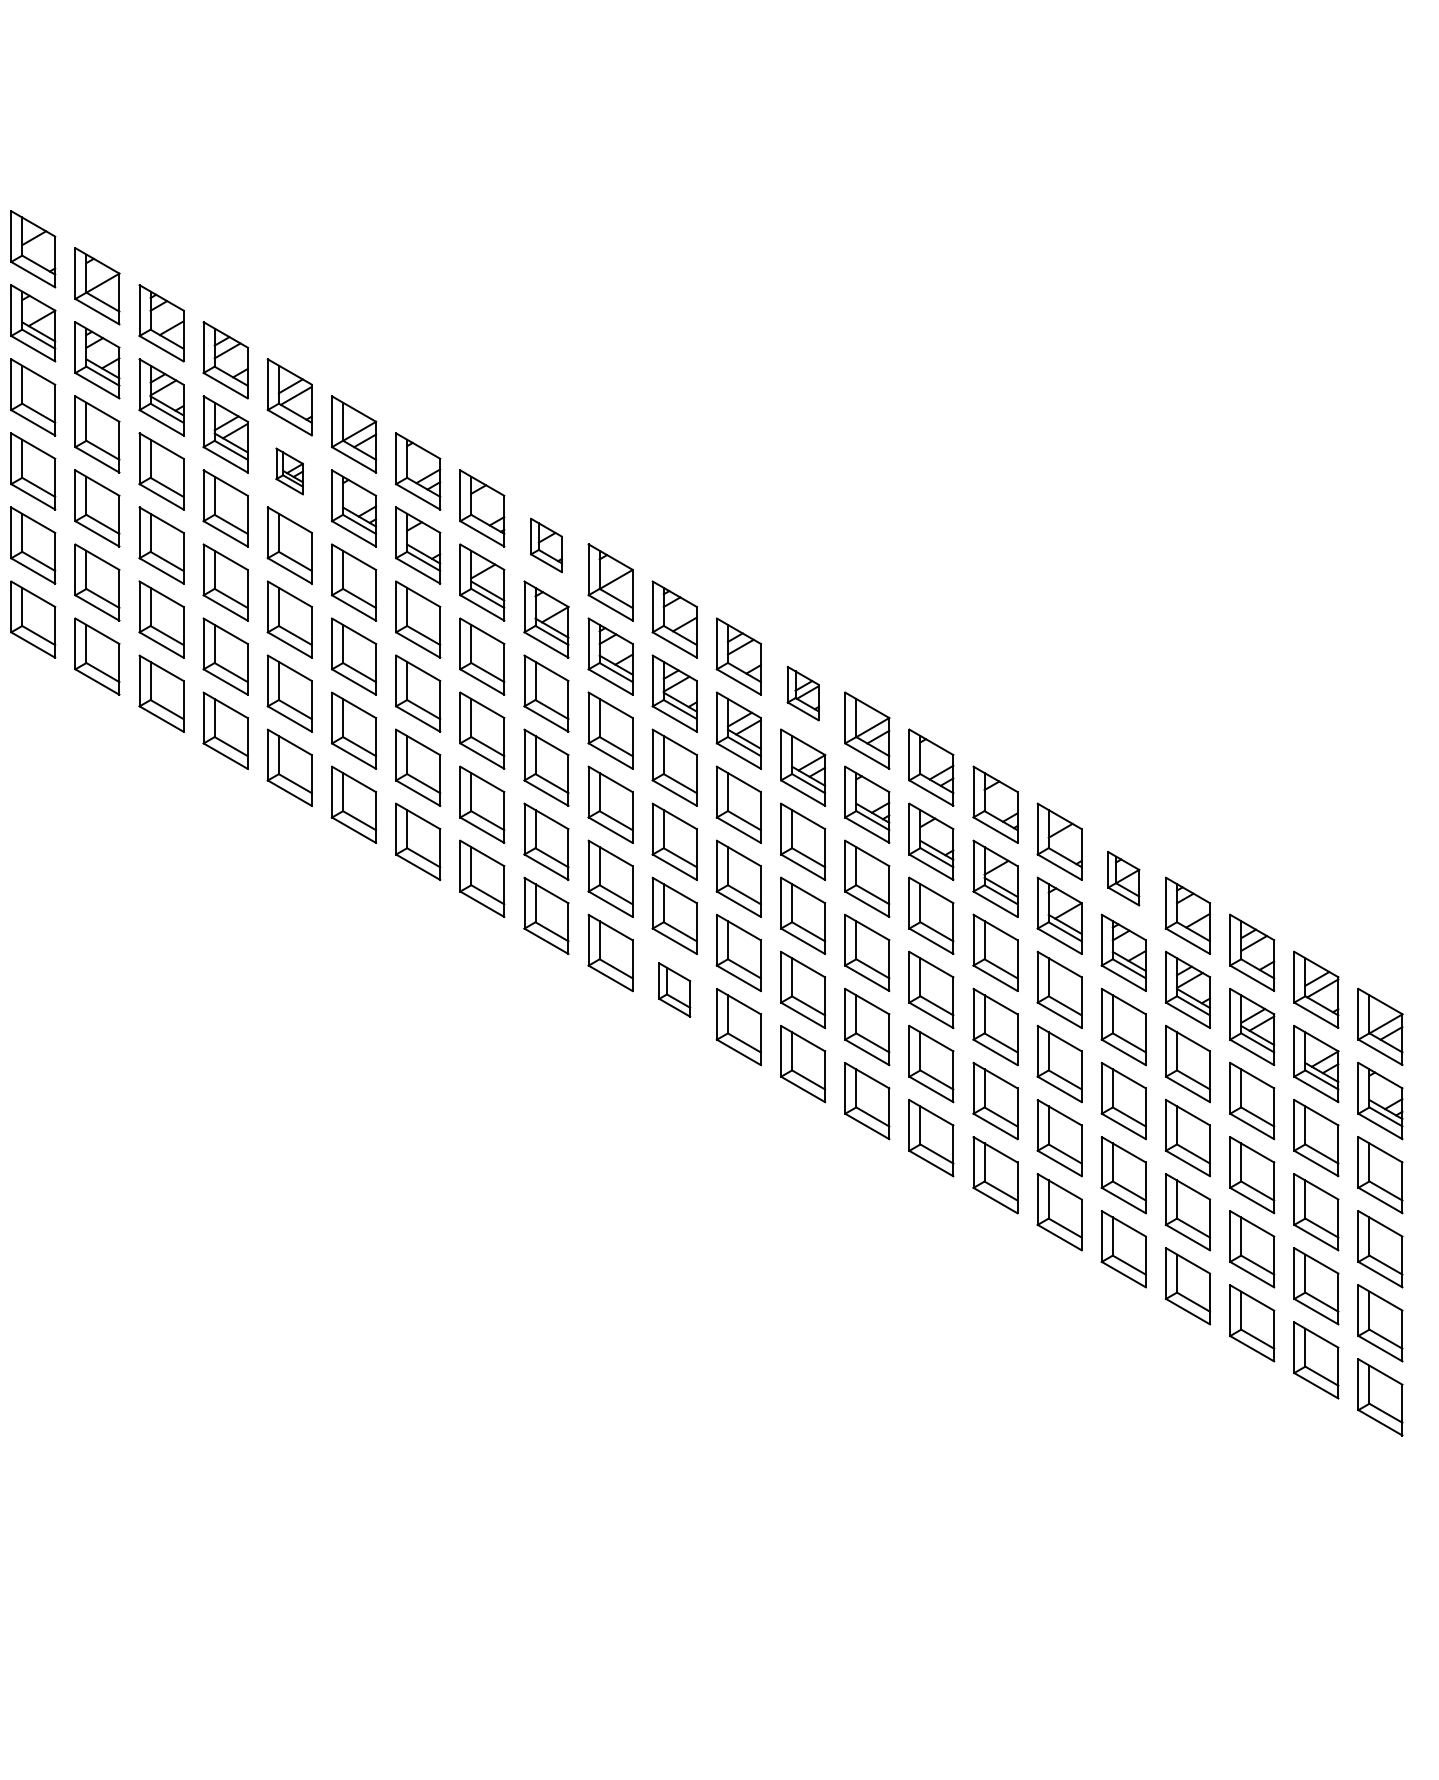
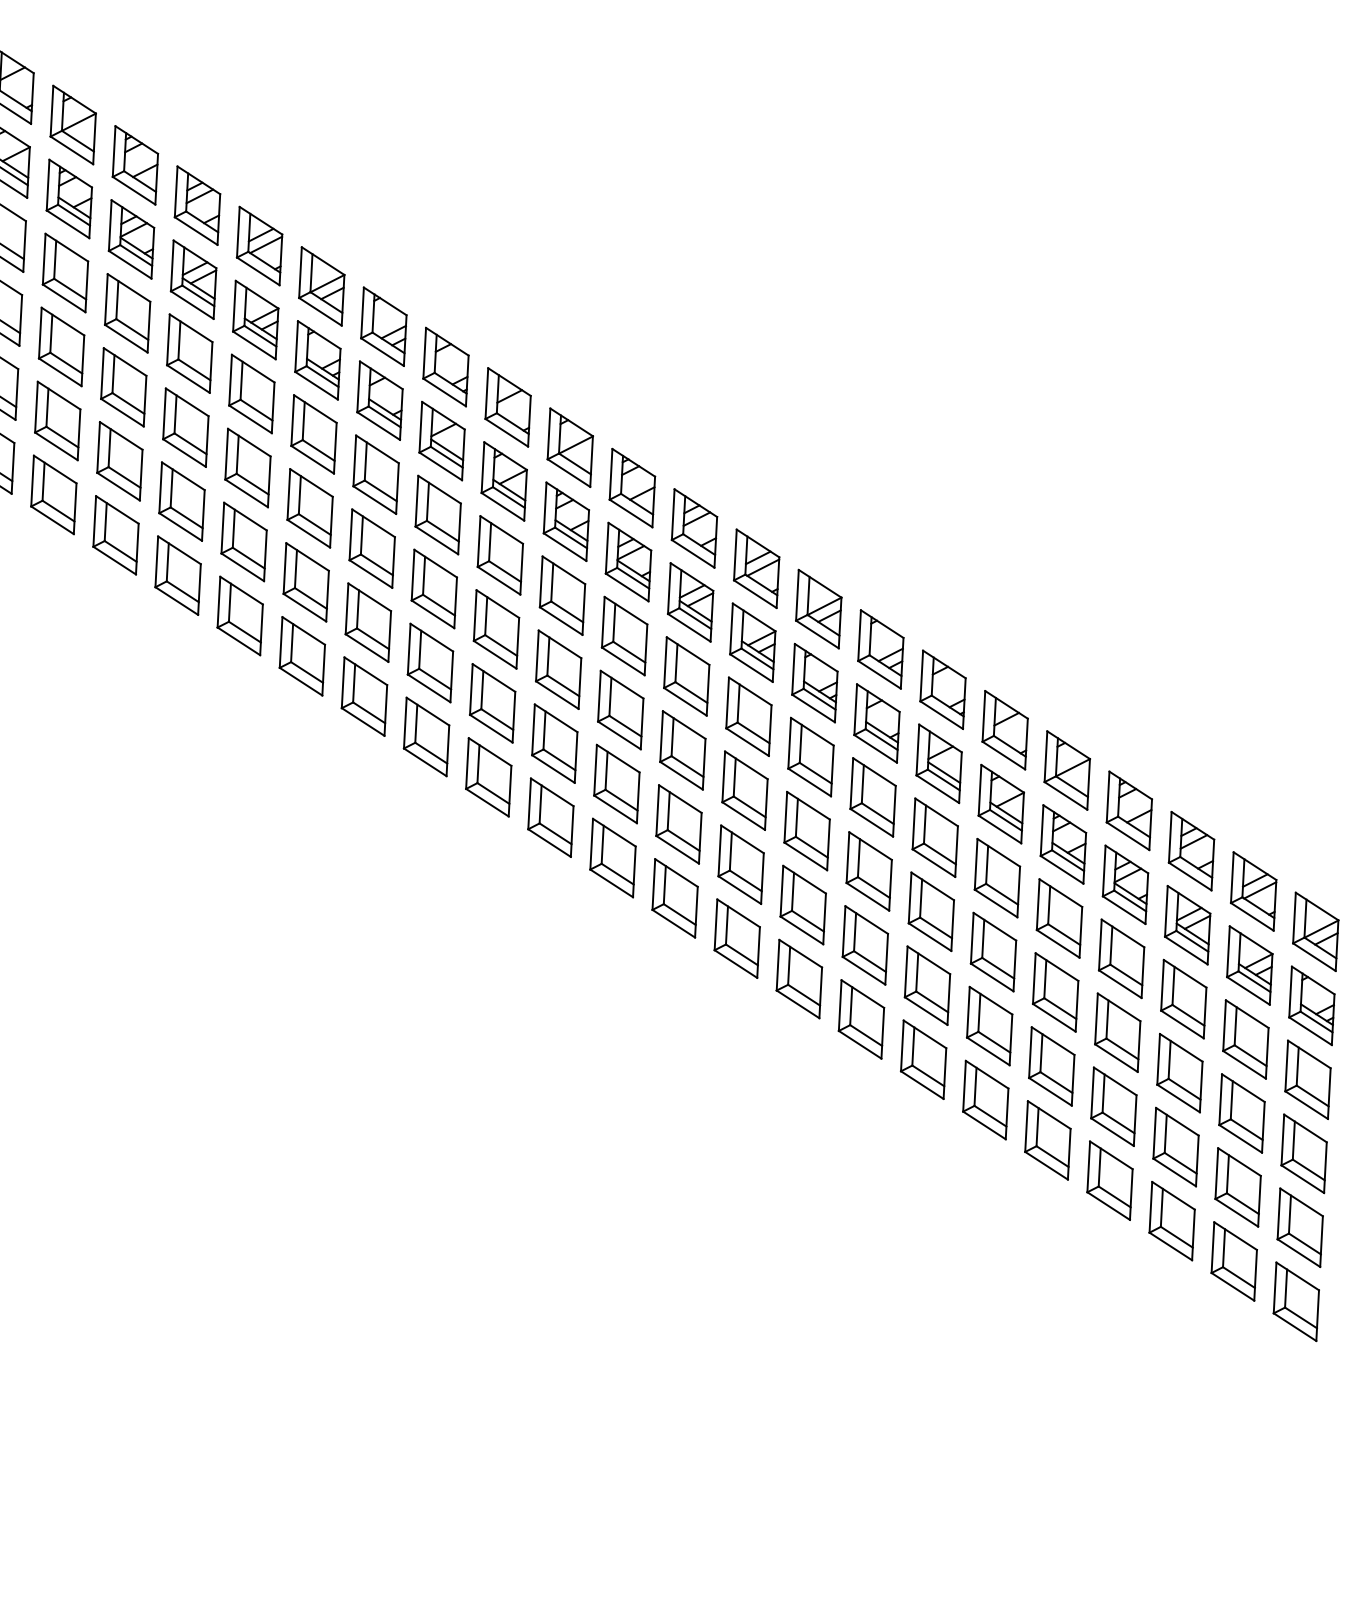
part: (289, 471) -> (255, 320), size x1.67
part: (546, 545) -> (508, 407), size x1.43
part: (803, 693) -> (757, 568), size x1.43
part: (1123, 878) -> (1066, 770), size x1.43
part: (674, 989) -> (612, 857), size x1.43

